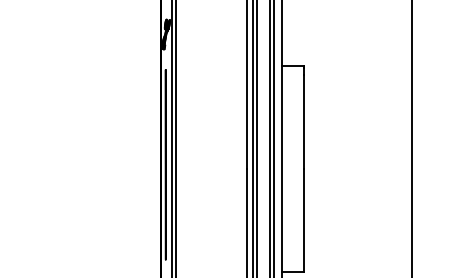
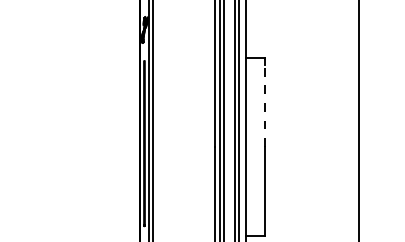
line: (303, 121) -> (264, 105), solid -> dashed

